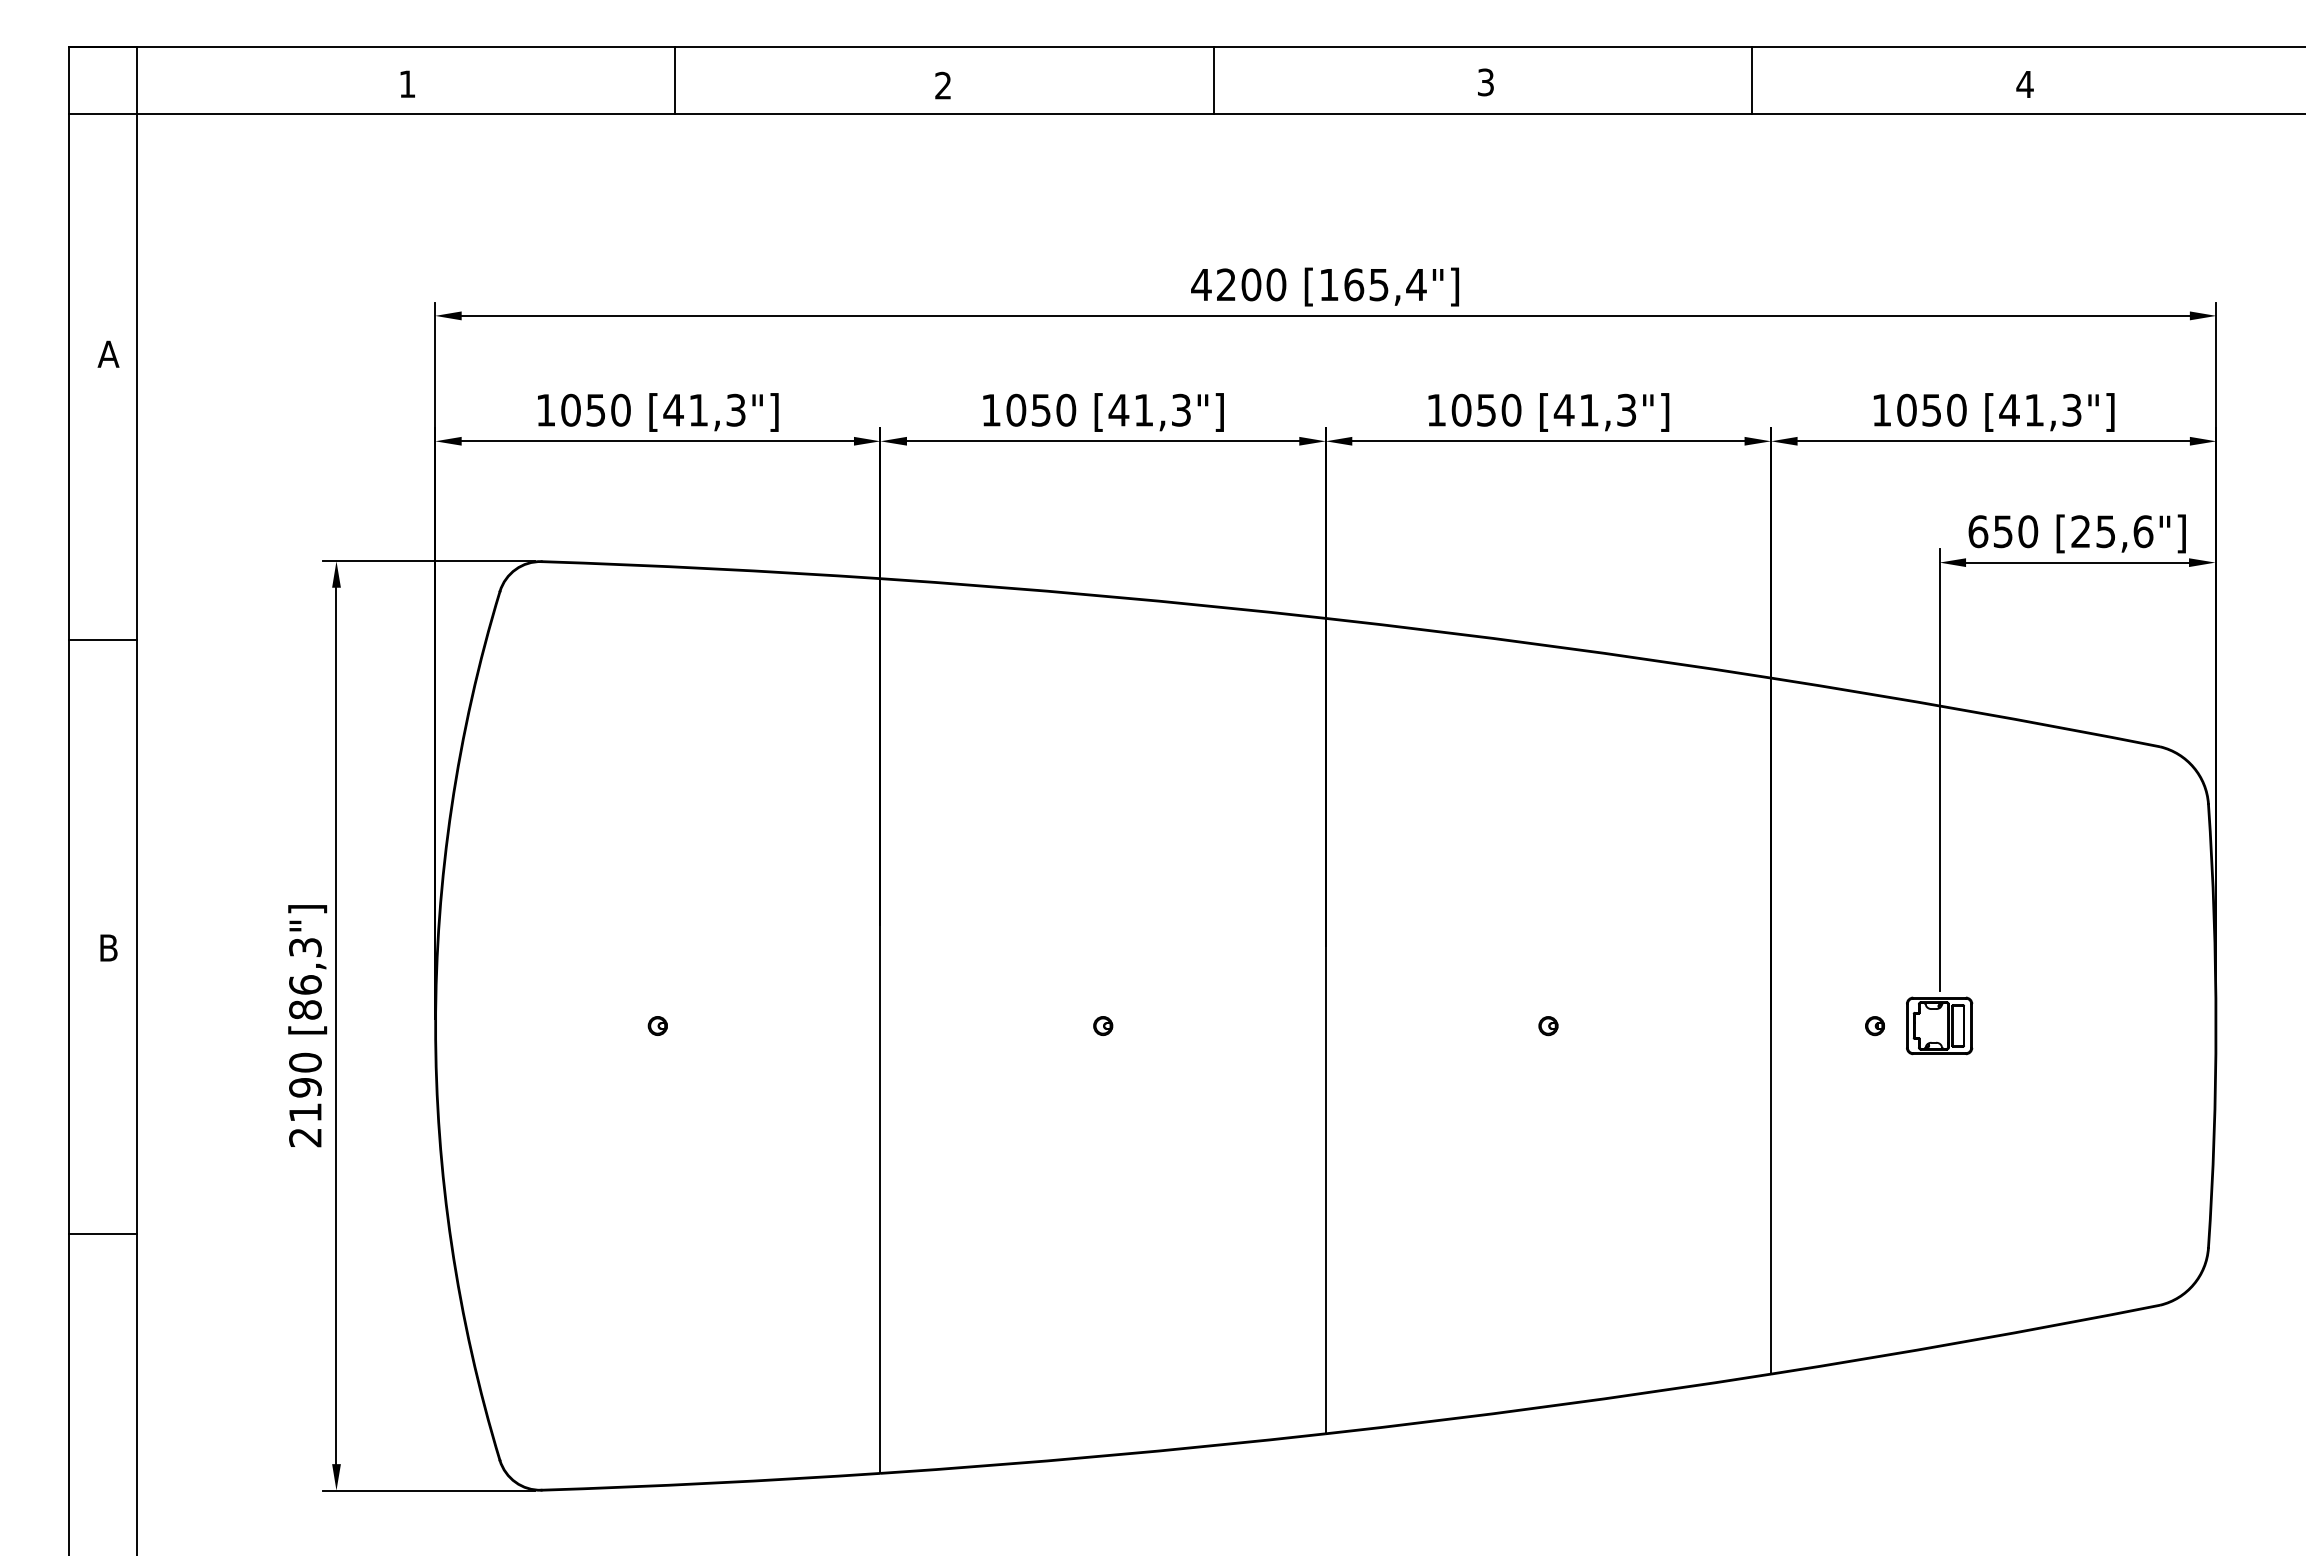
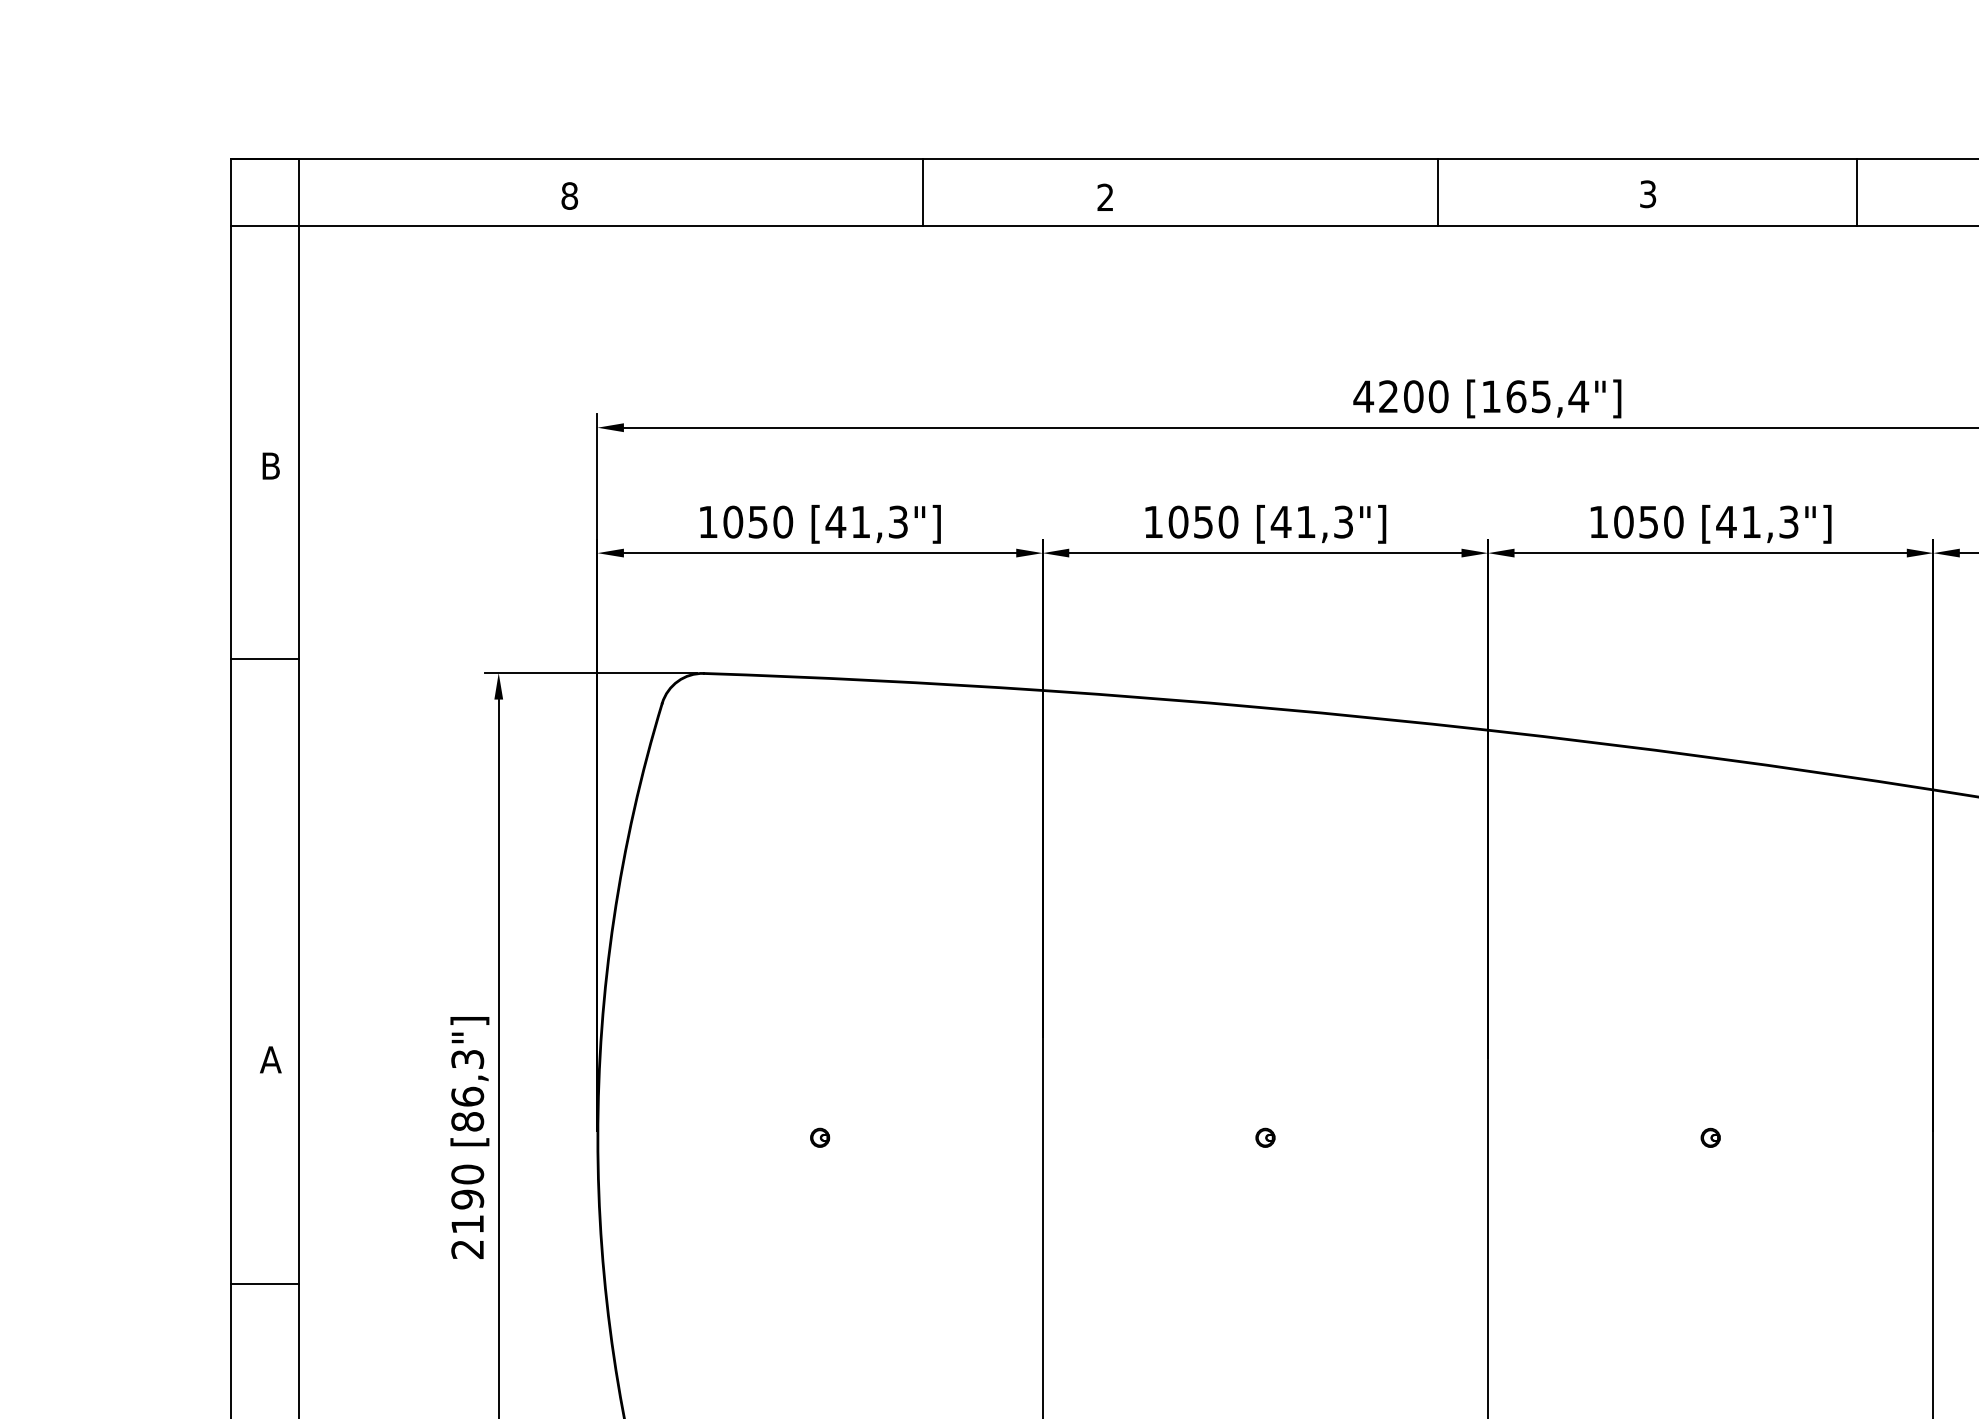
line: (675, 80) -> (923, 192), moved
line: (1213, 80) -> (1437, 192), moved
line: (1752, 80) -> (1856, 192), moved
text: (407, 84) -> (569, 196), 1 -> 8
text: (108, 353) -> (270, 465), A -> B
line: (102, 640) -> (264, 659), moved
text: (108, 947) -> (270, 1059), B -> A
line: (102, 1234) -> (264, 1284), moved

